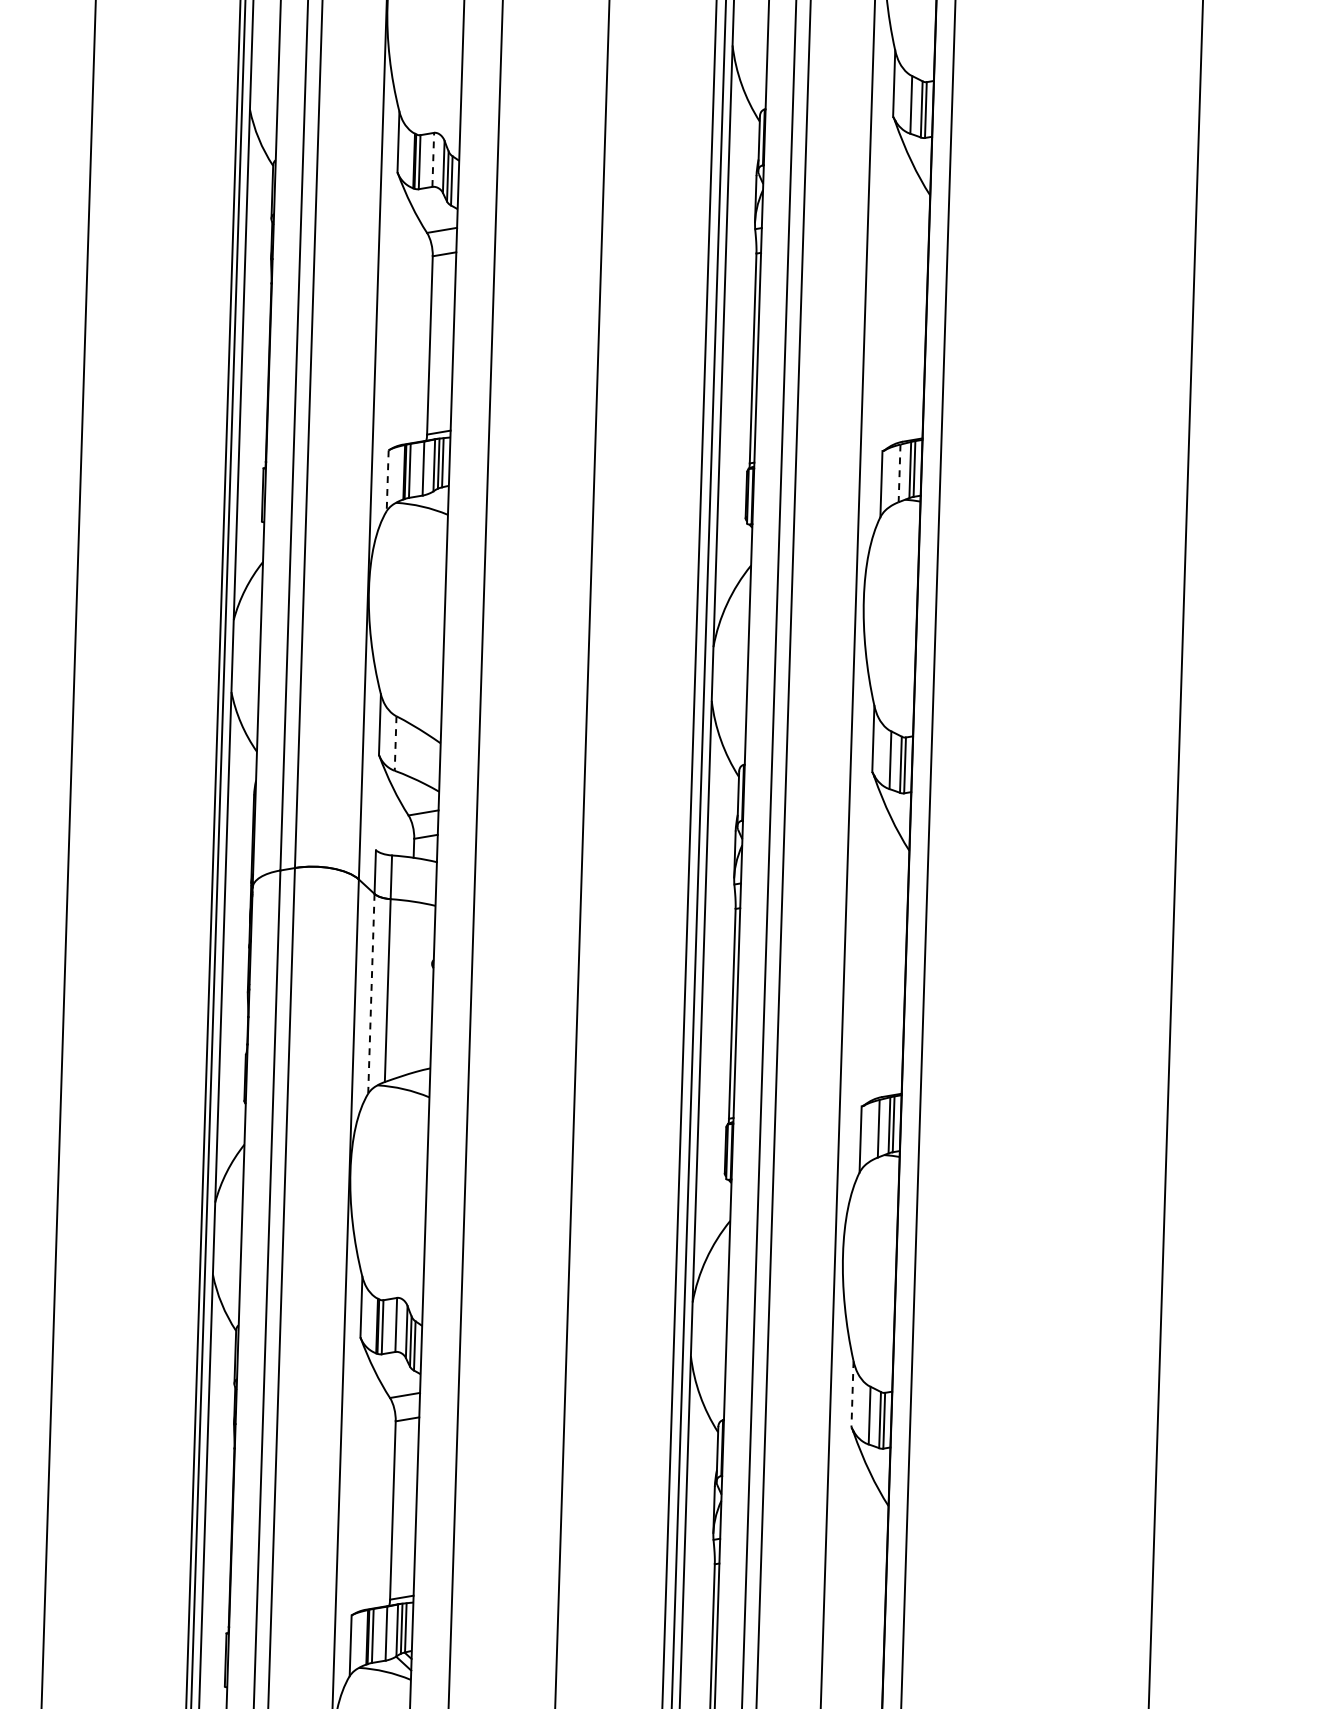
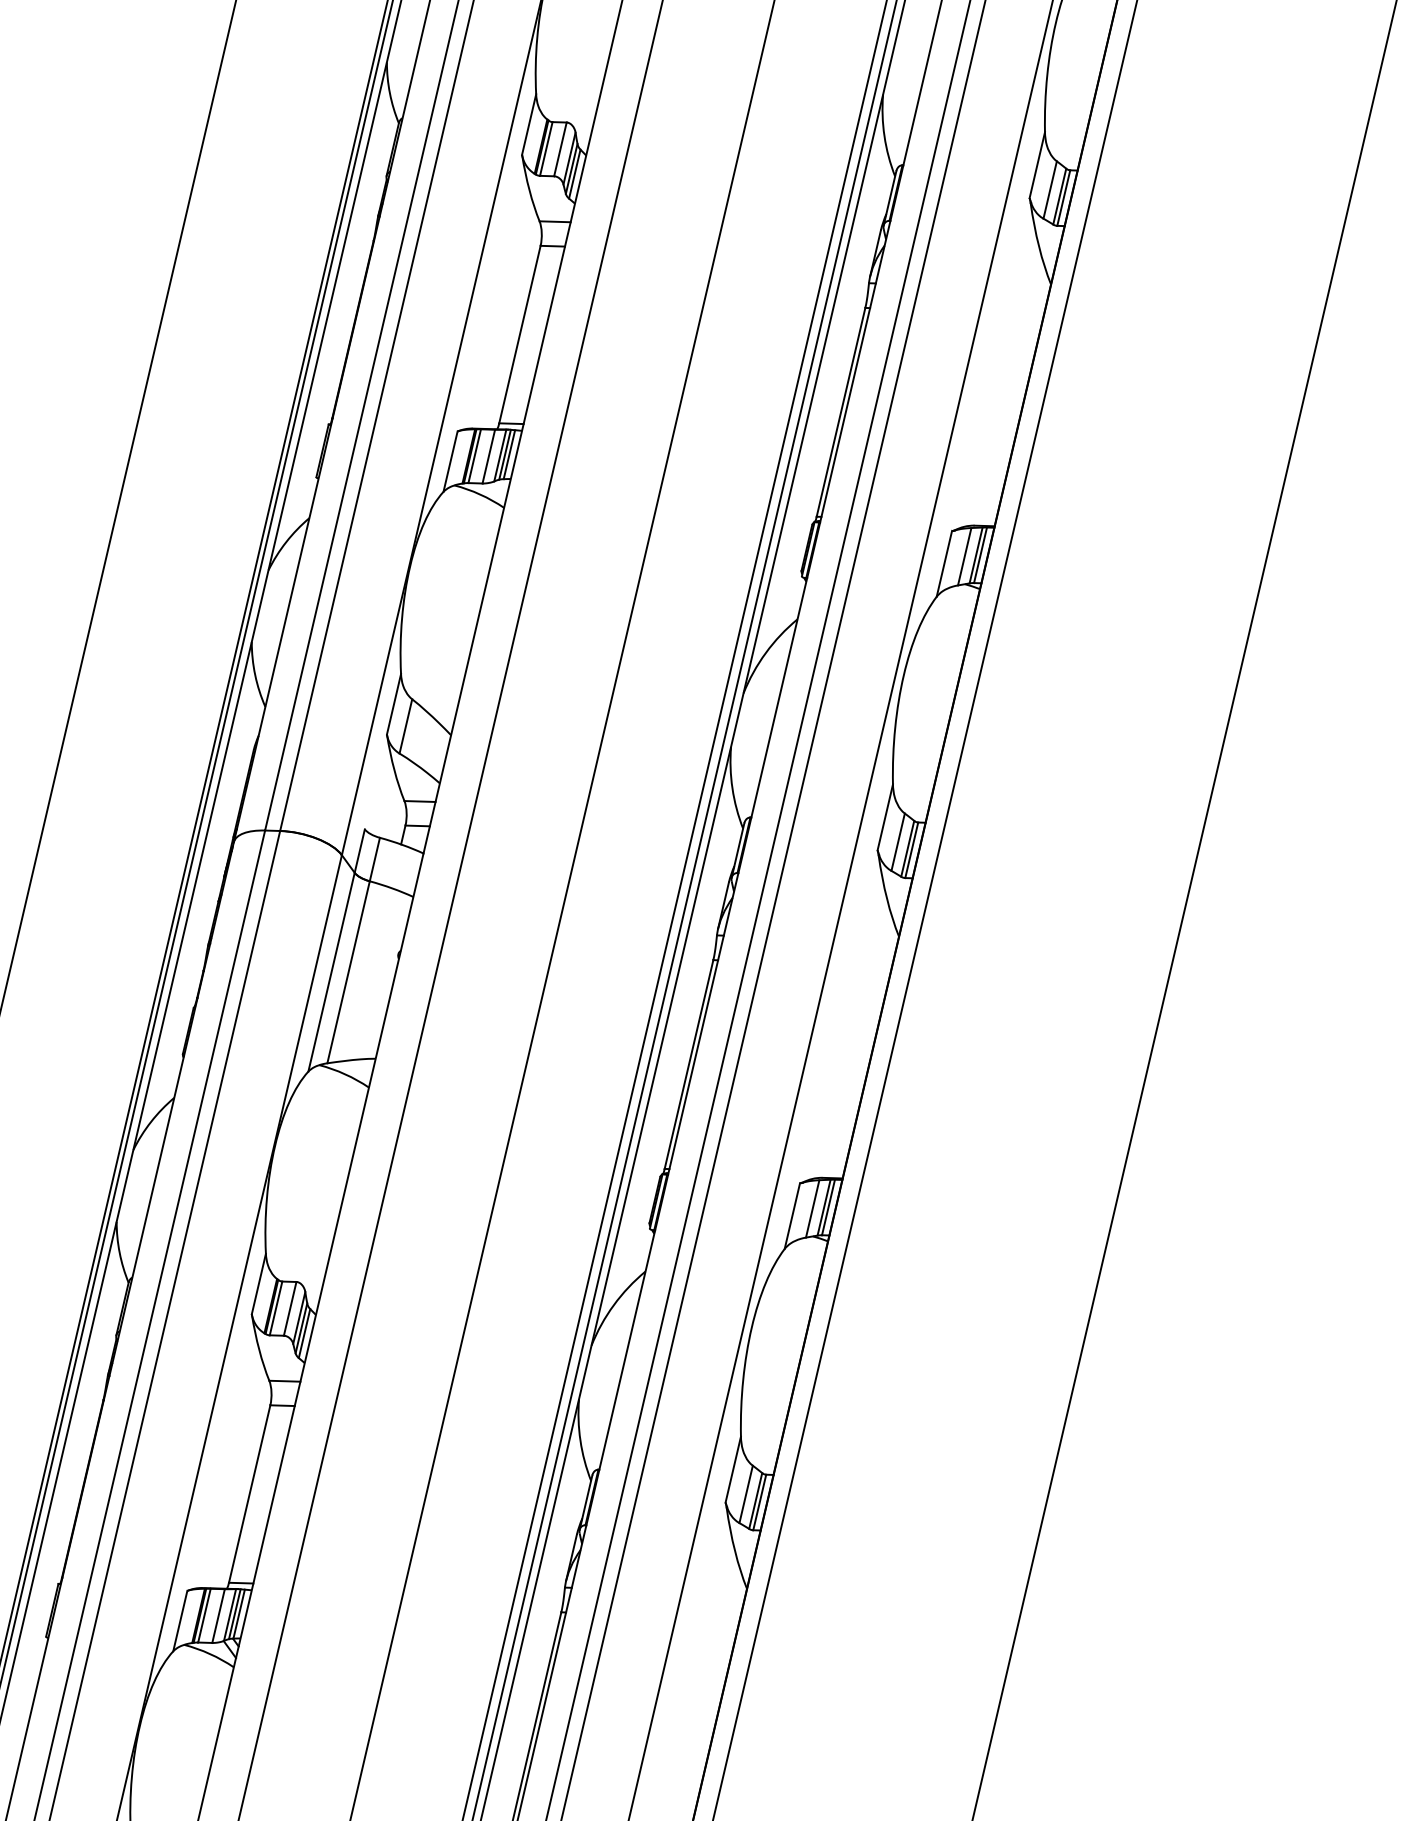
line: (433, 159) -> (560, 149), dashed -> solid
line: (899, 474) -> (964, 557), dashed -> solid
line: (387, 481) -> (450, 462), dashed -> solid
line: (395, 743) -> (405, 726), dashed -> solid
line: (371, 994) -> (331, 972), dashed -> solid
line: (852, 1394) -> (733, 1469), dashed -> solid

